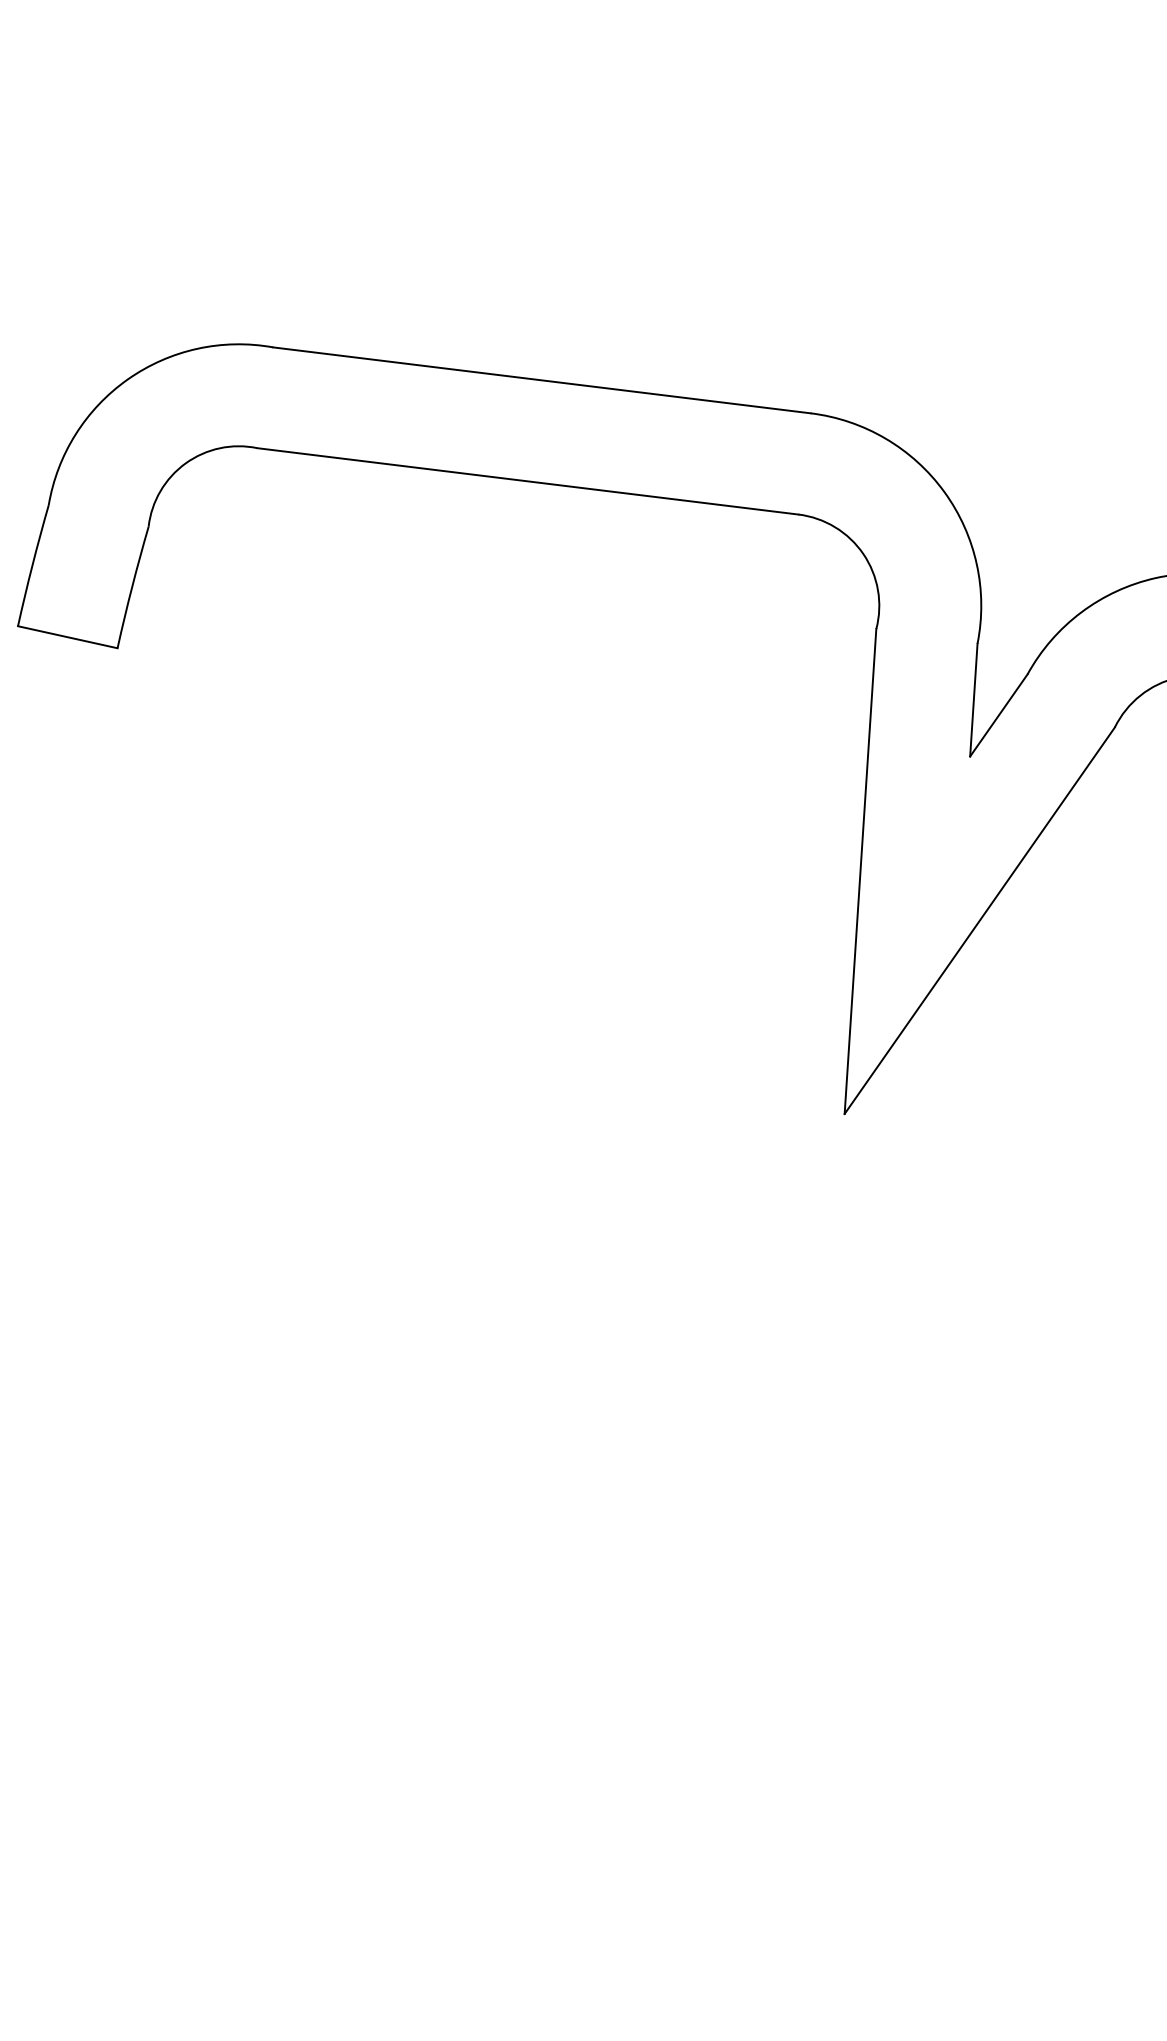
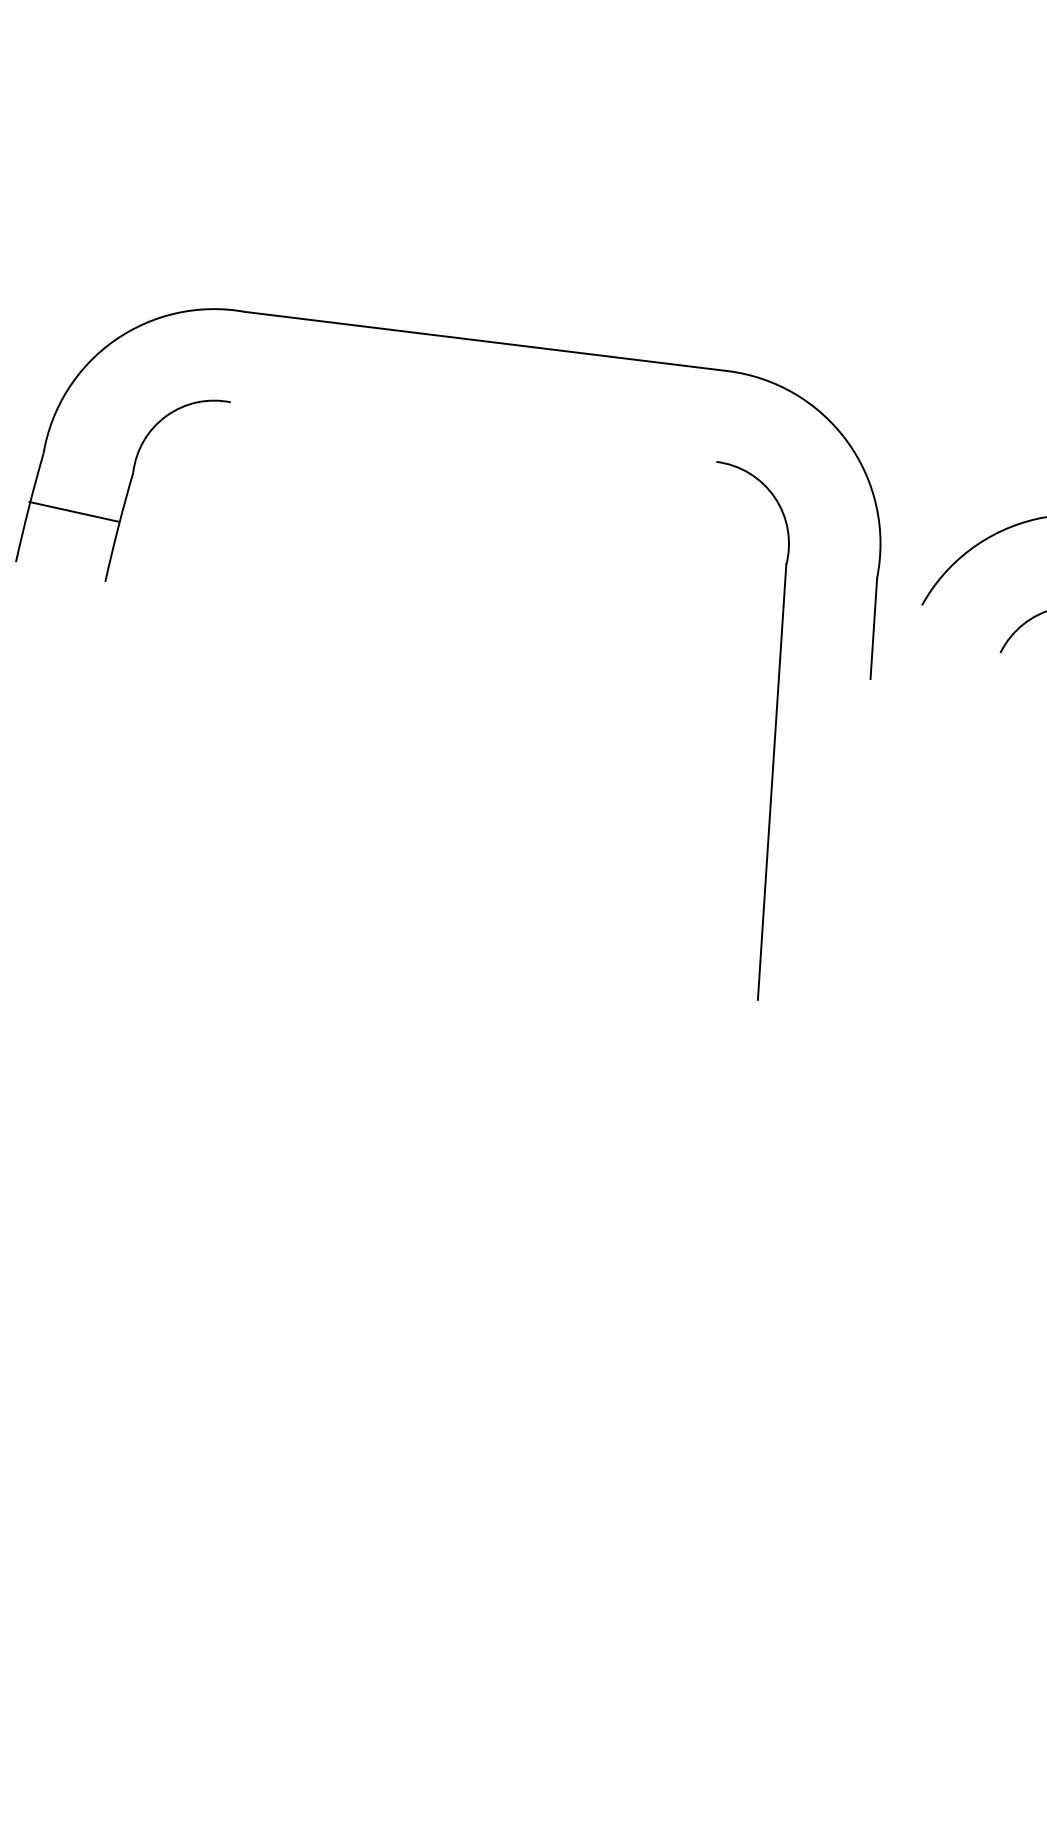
line: (527, 481) -> (473, 432), removed
line: (67, 637) -> (73, 512), moved
line: (998, 715) -> (895, 642), removed
line: (979, 920) -> (878, 826), removed

